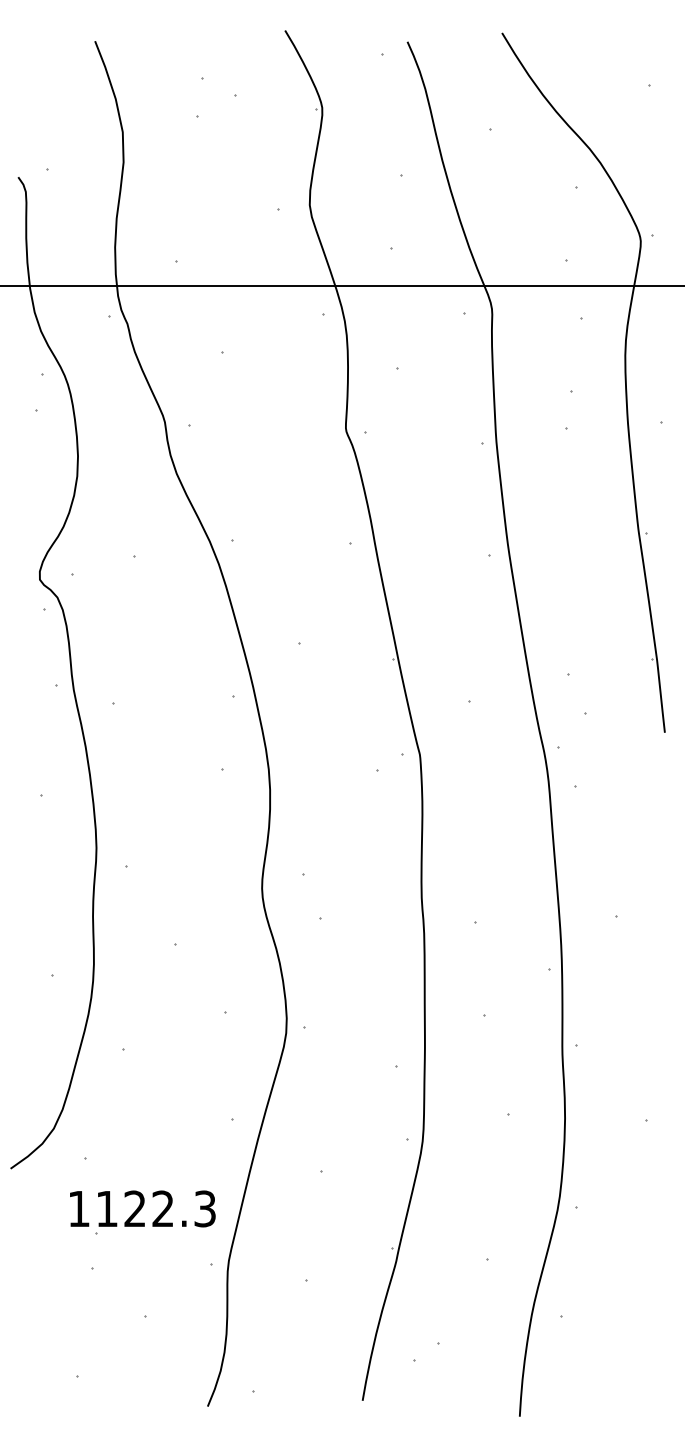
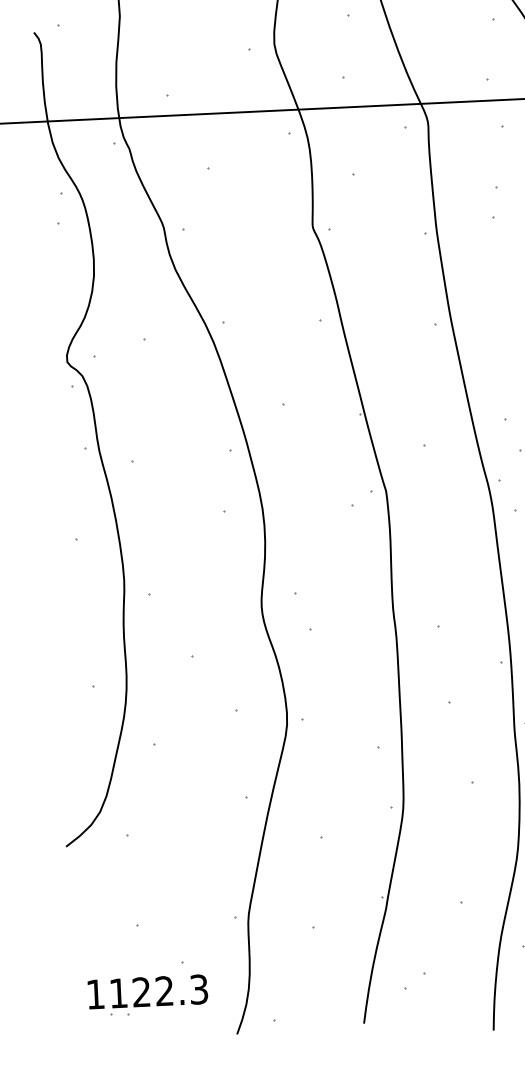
part: (142, 1212) -> (147, 994), moved

